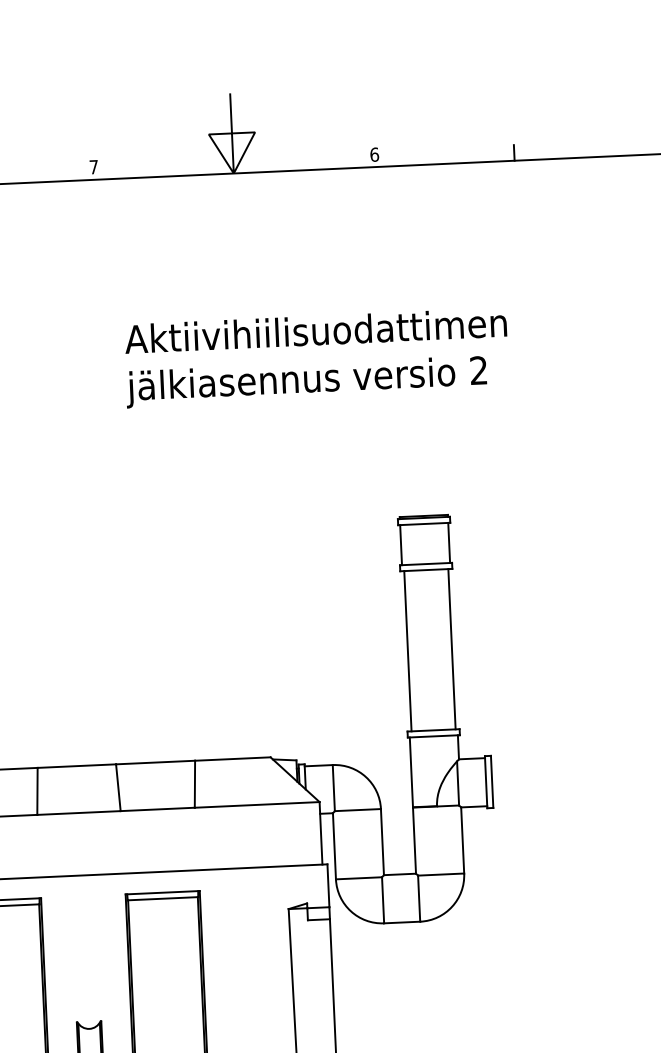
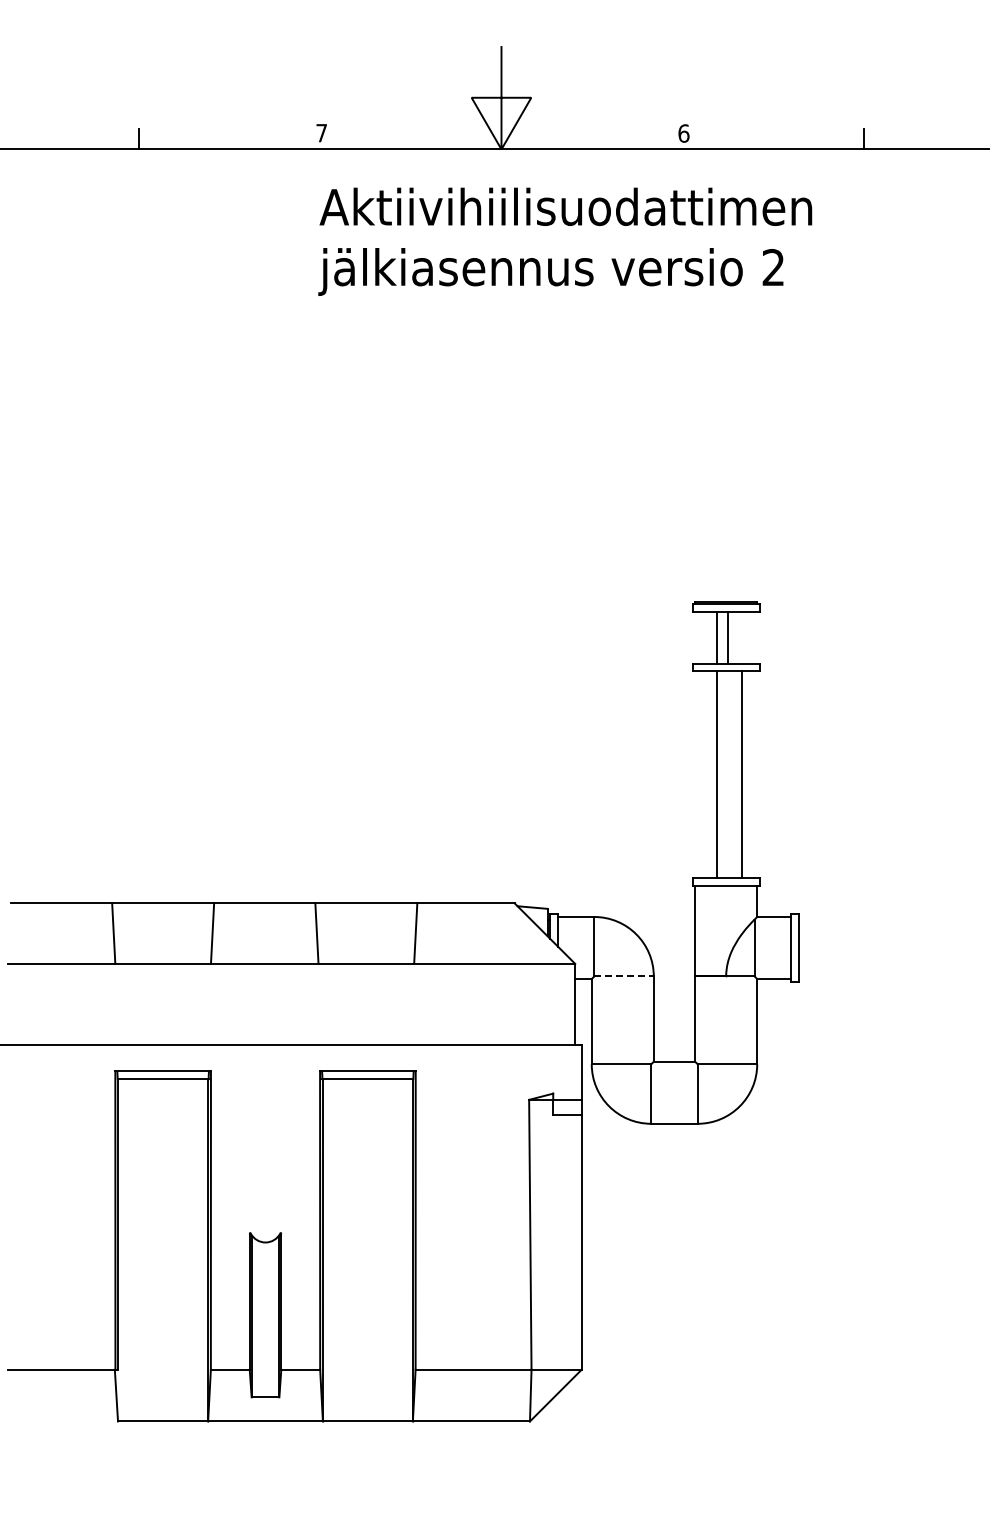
text: (316, 357) -> (565, 241), moved
line: (449, 542) -> (717, 637), moved
line: (401, 544) -> (728, 637), moved
line: (451, 648) -> (716, 774), moved
line: (407, 651) -> (741, 774), moved
line: (358, 810) -> (624, 976), solid -> dashed

